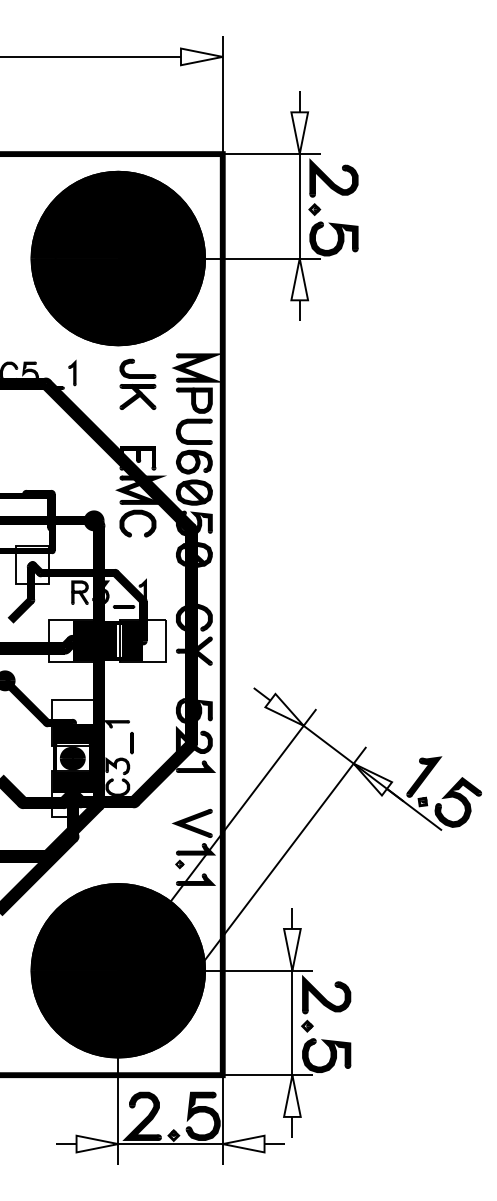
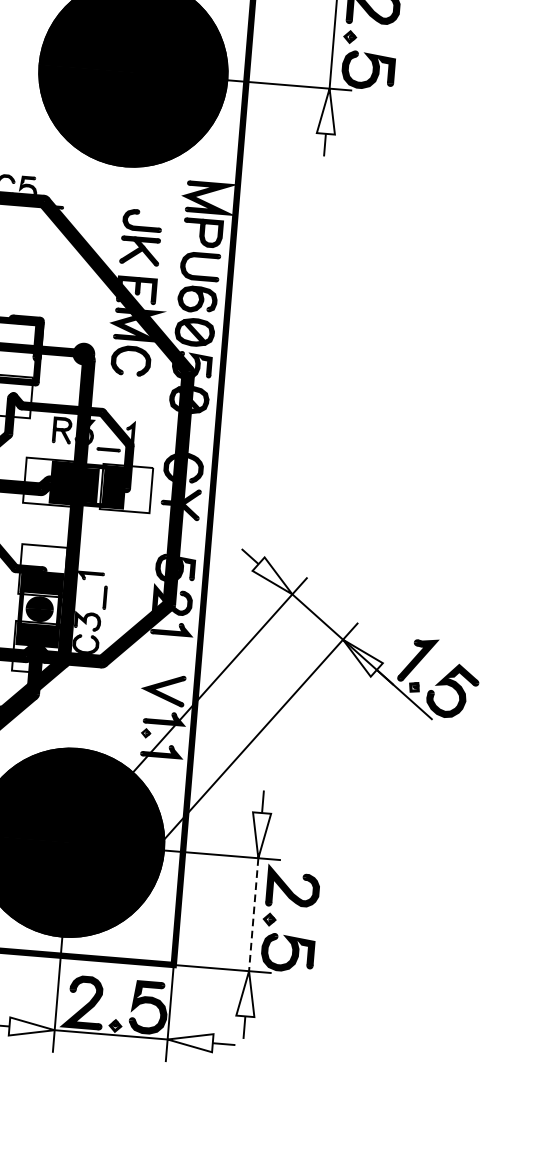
part: (72, 372) -> (73, 191), removed
part: (137, 383) -> (140, 236), moved
line: (292, 1023) -> (253, 915), solid -> dashed

